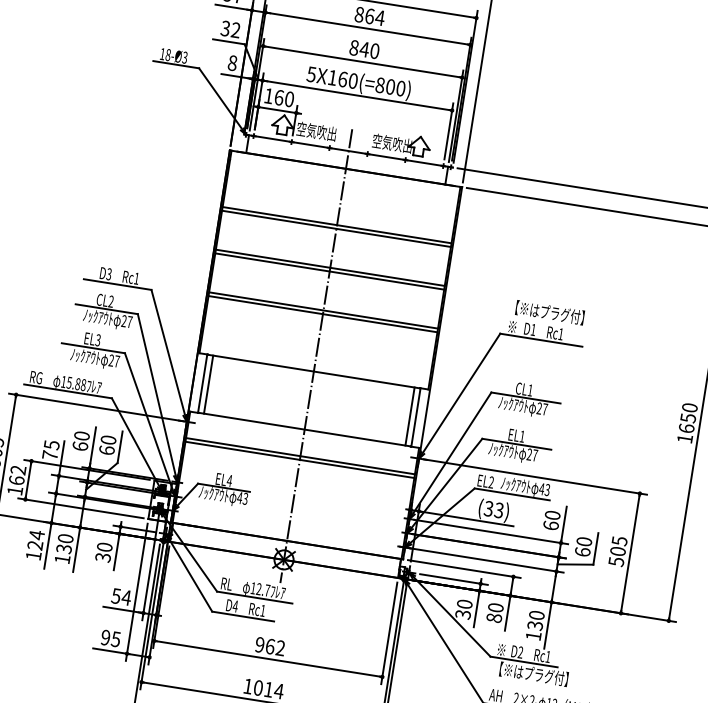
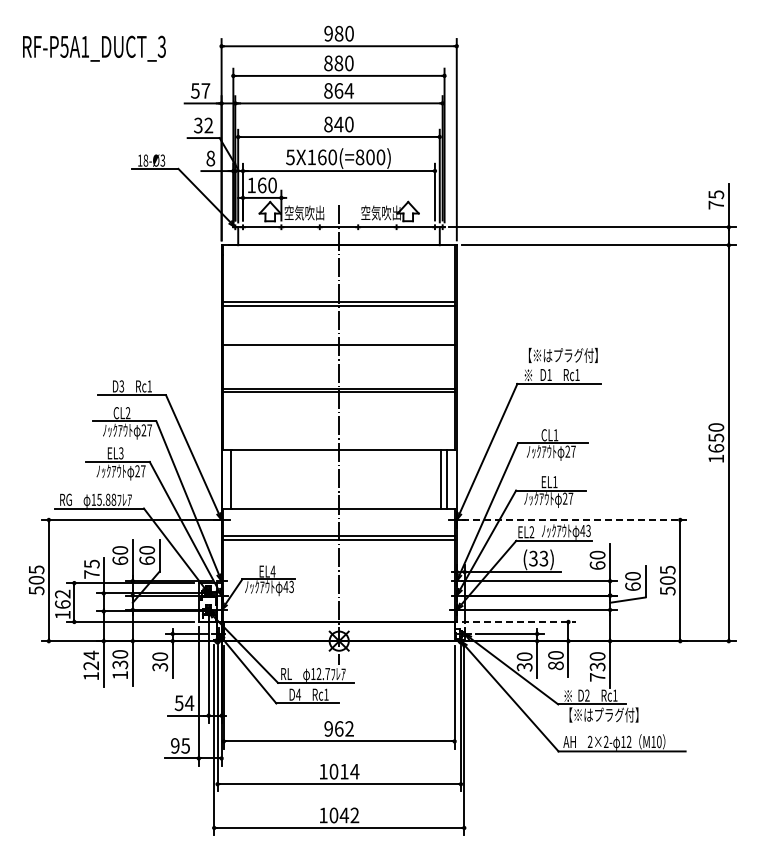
line: (329, 271) -> (339, 349), removed
line: (208, 384) -> (237, 479), removed
line: (535, 476) -> (574, 519), solid -> dashed
line: (464, 568) -> (518, 621), solid -> dashed
text: (533, 636) -> (597, 677), 130 -> 730

